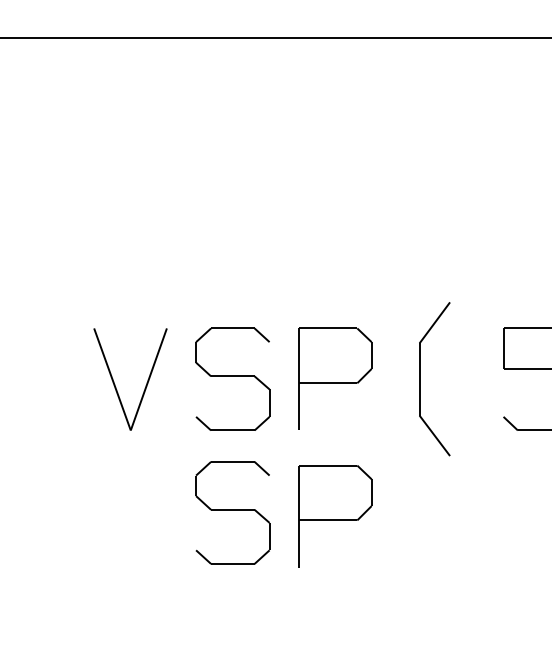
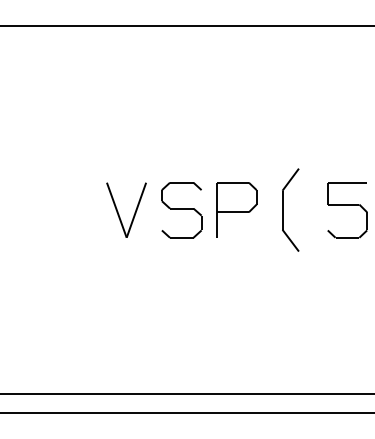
part: (232, 513) -> (181, 282), removed
part: (334, 515) -> (236, 283), removed

